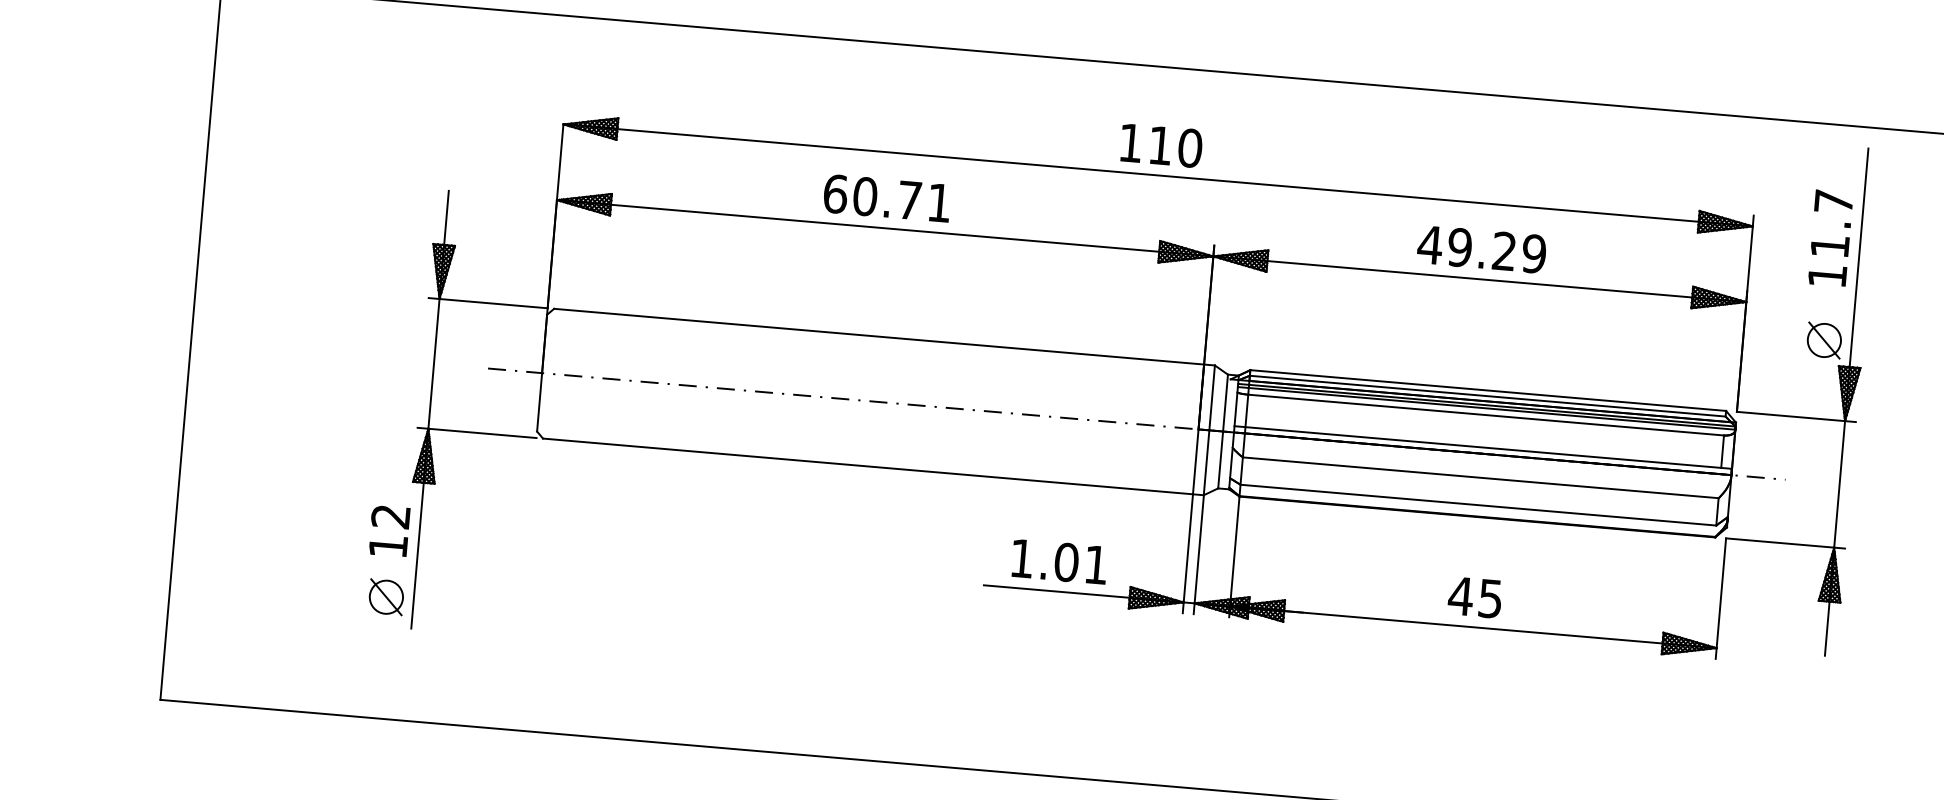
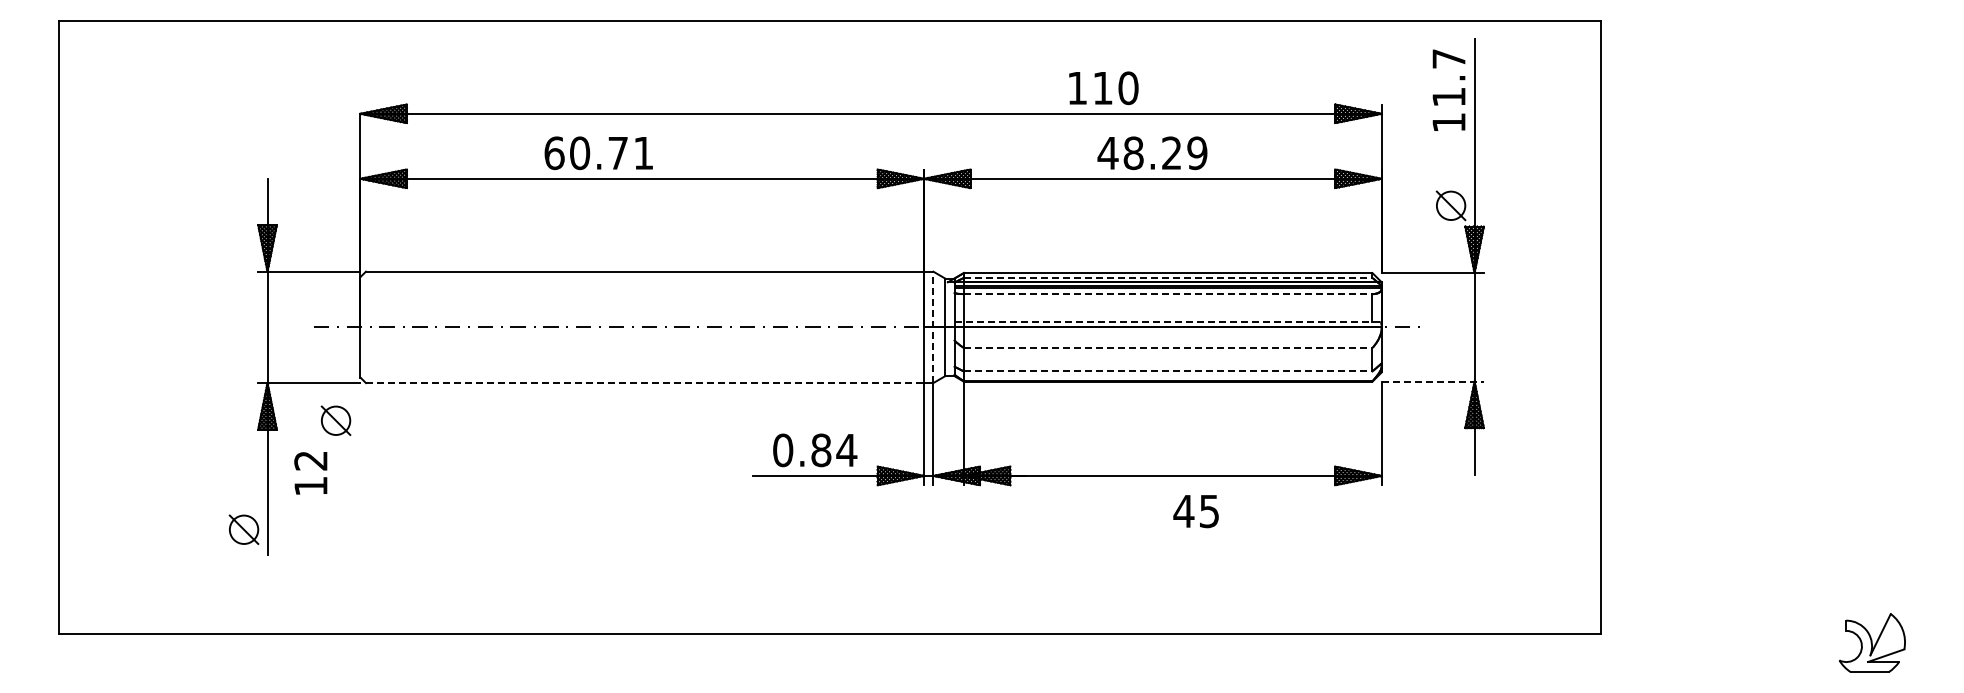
text: (1161, 146) -> (1103, 88), moved
text: (886, 198) -> (598, 153), moved
text: (1830, 237) -> (1448, 89), moved
text: (1459, 247) -> (1133, 153), 49.29 -> 48.29
line: (1488, 395) -> (1168, 277), solid -> dashed
line: (1486, 415) -> (1168, 294), solid -> dashed
line: (1209, 430) -> (933, 327), solid -> dashed
line: (1483, 446) -> (1168, 321), solid -> dashed
line: (868, 466) -> (645, 383), solid -> dashed
line: (1481, 477) -> (1168, 347), solid -> dashed
part: (503, 479) -> (335, 420), added
line: (1478, 505) -> (1168, 371), solid -> dashed
text: (389, 531) -> (310, 473), moved
line: (1786, 543) -> (1433, 381), solid -> dashed
text: (1059, 561) -> (815, 450), 1.01 -> 0.84
text: (1474, 597) -> (1195, 511), moved

